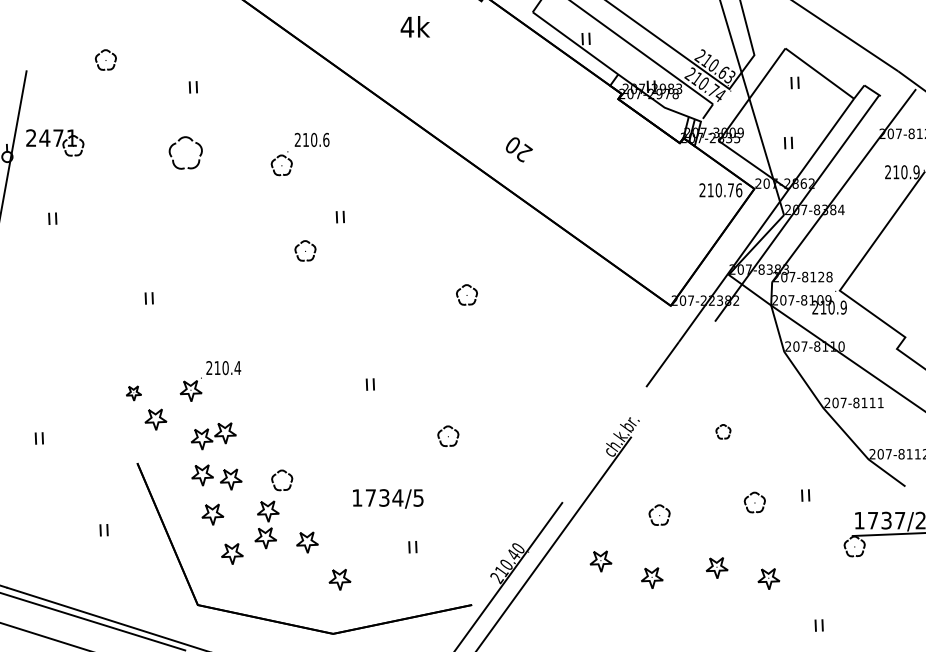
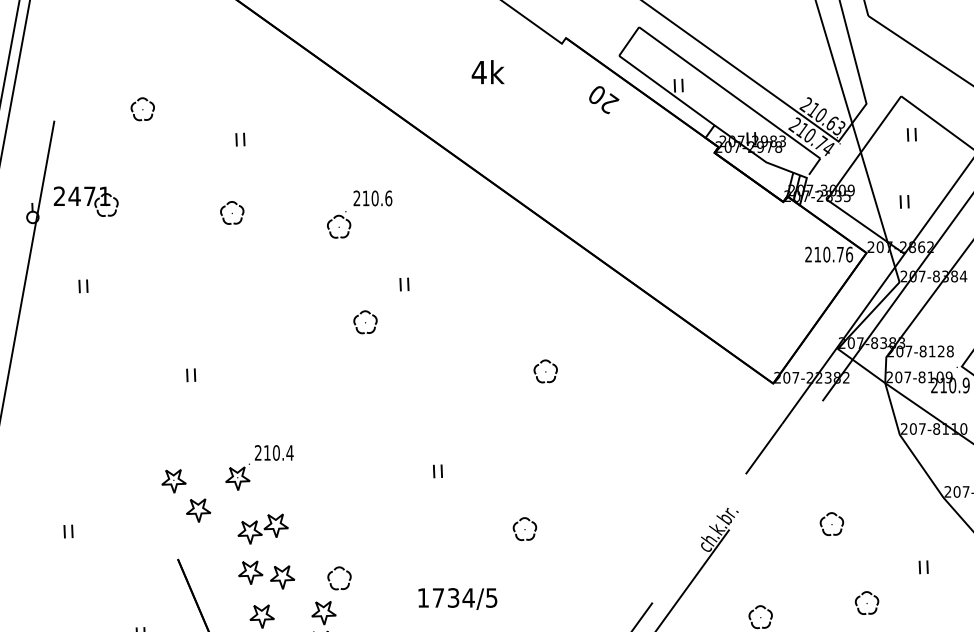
text: (519, 149) -> (604, 99), moved
part: (186, 152) -> (232, 212), size x0.62
part: (133, 393) -> (173, 481), size x1.43
part: (723, 431) -> (832, 523), size x1.43
part: (805, 495) -> (923, 567), moved

